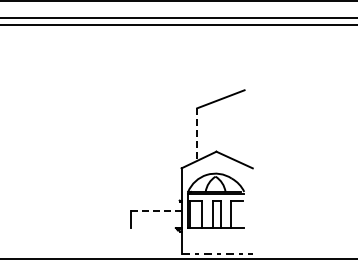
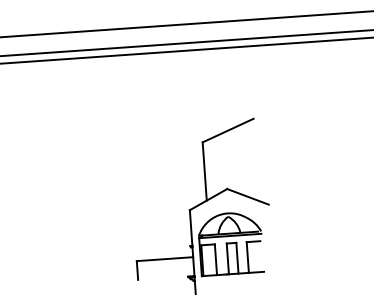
line: (197, 135) -> (204, 172), dashed -> solid
line: (155, 210) -> (164, 258), dashed -> solid

